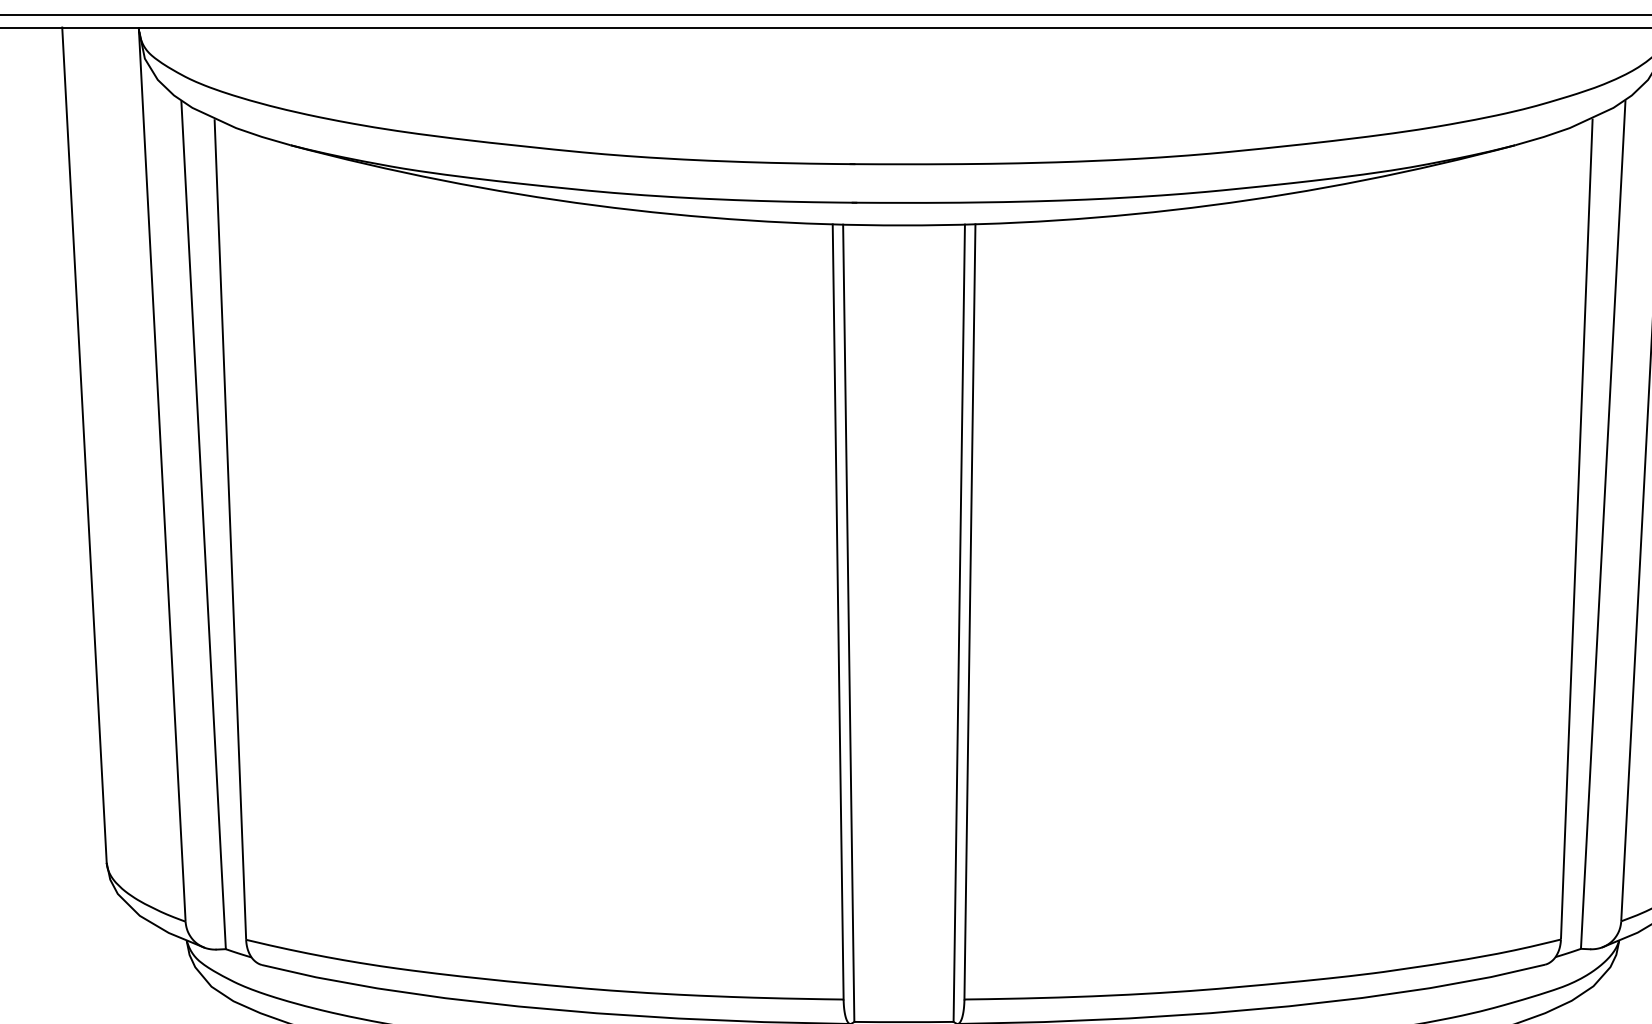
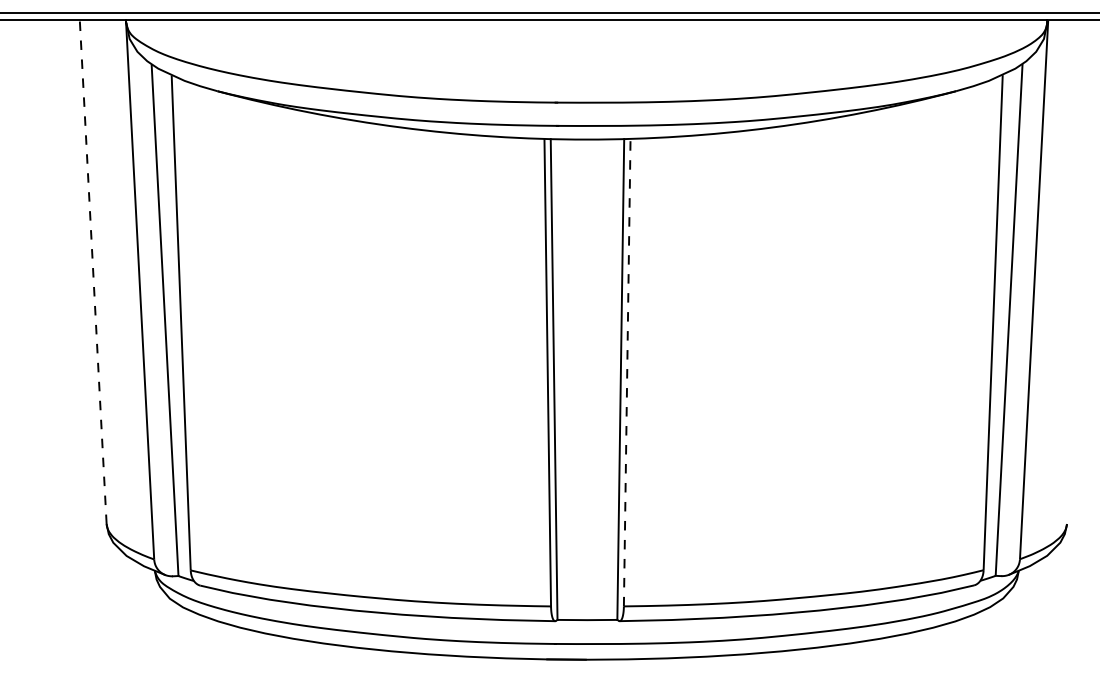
line: (84, 444) -> (93, 271), solid -> dashed
line: (970, 611) -> (627, 372), solid -> dashed

